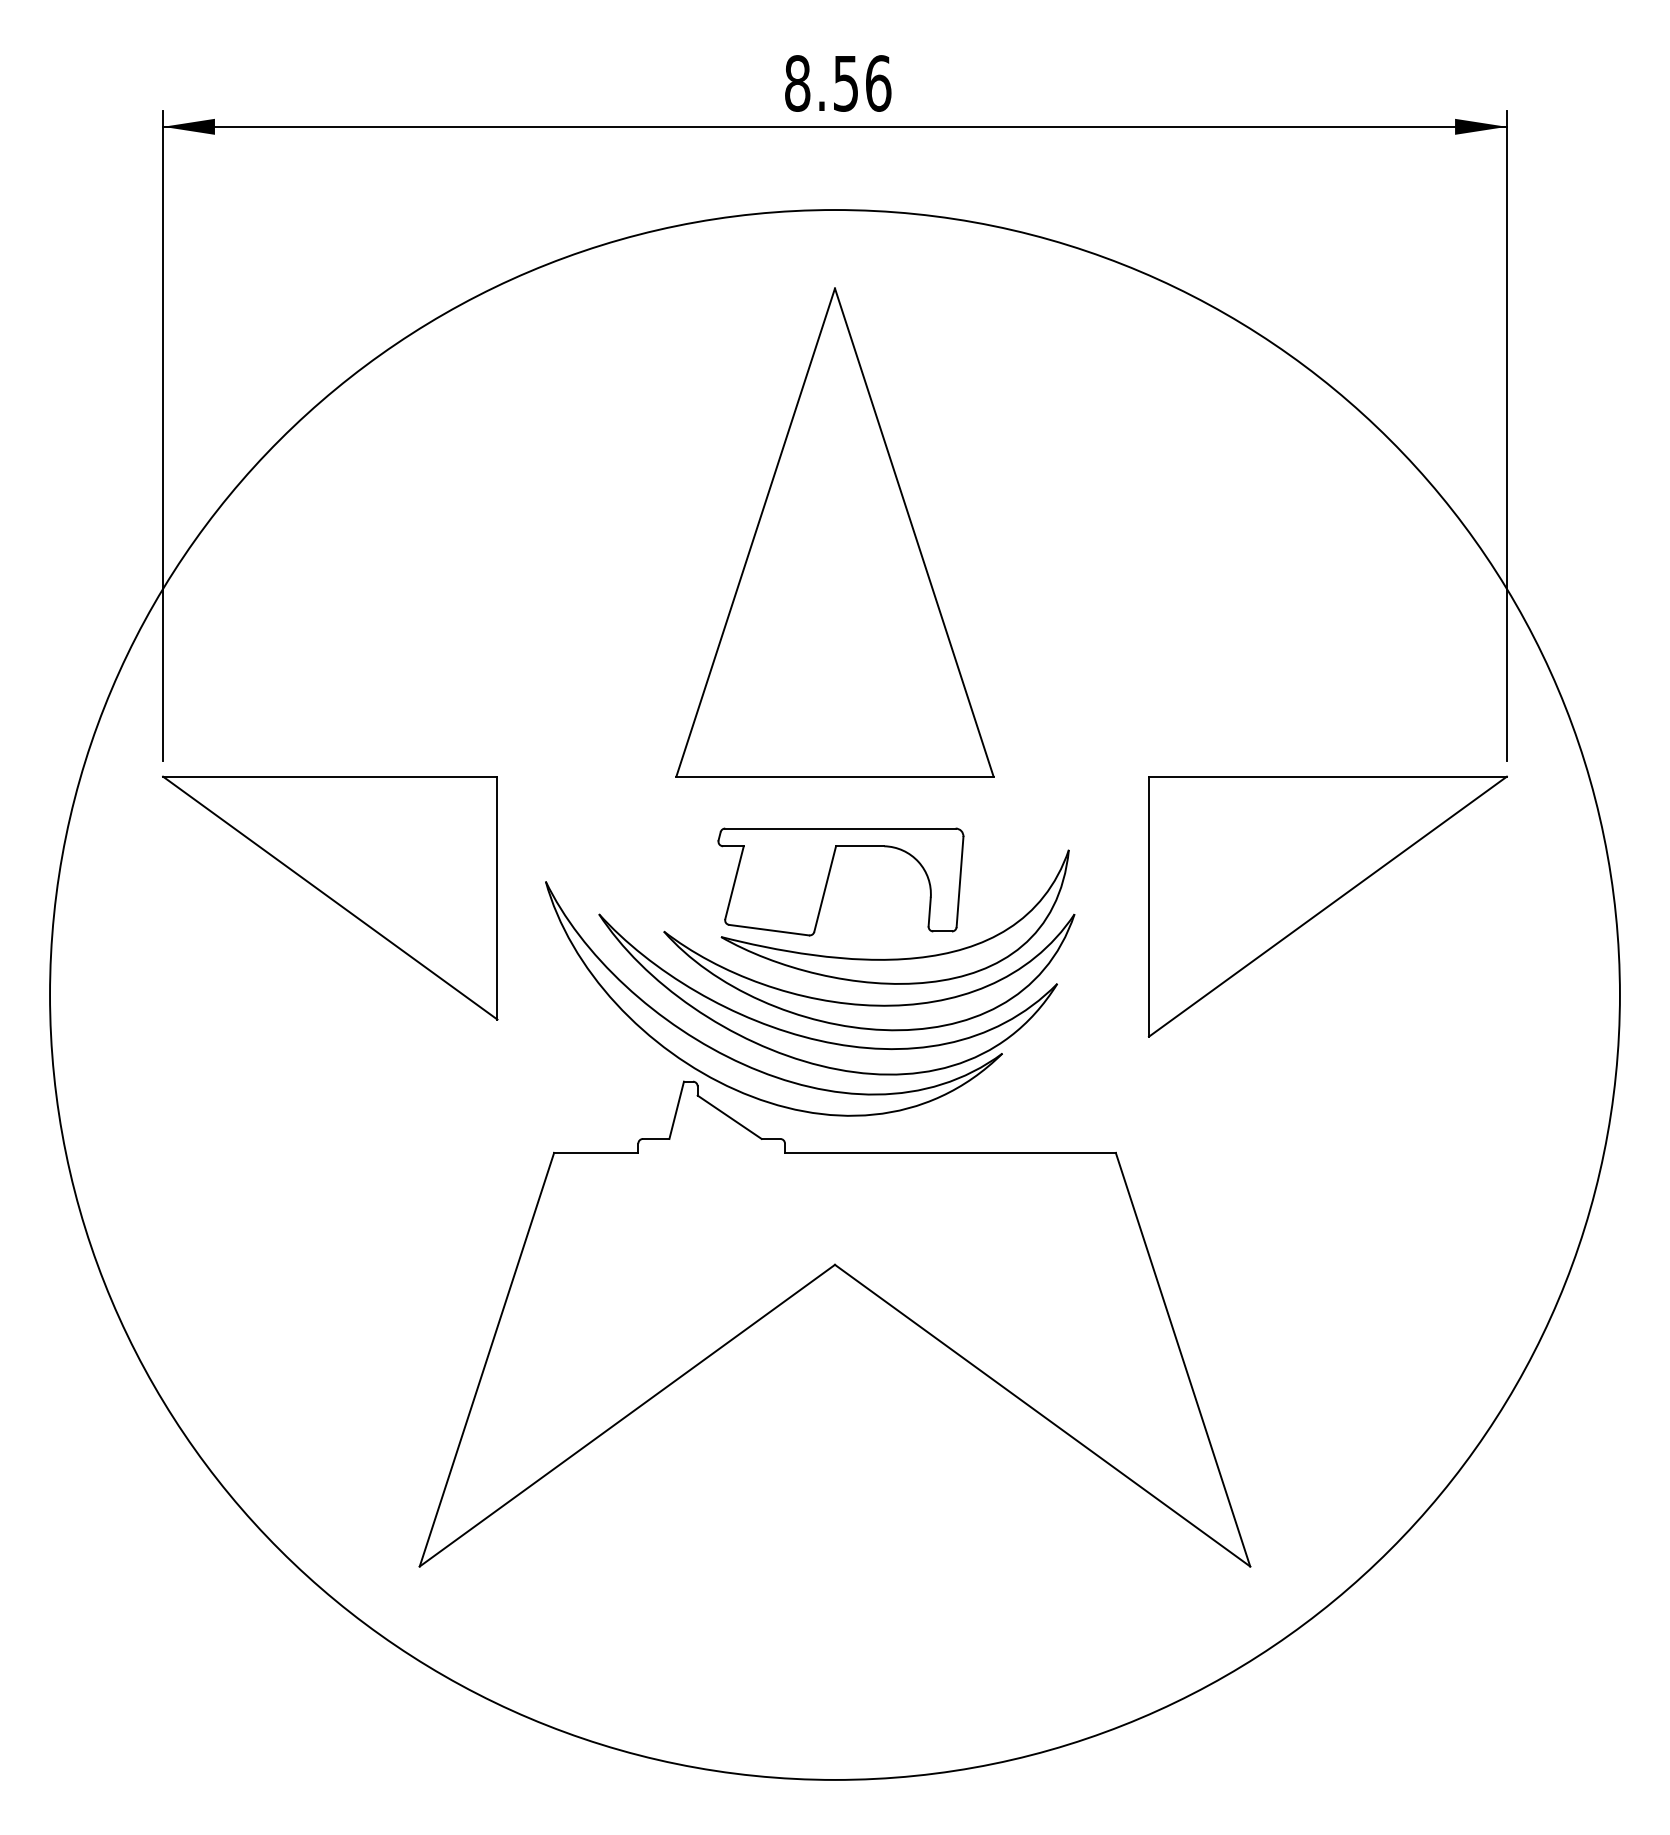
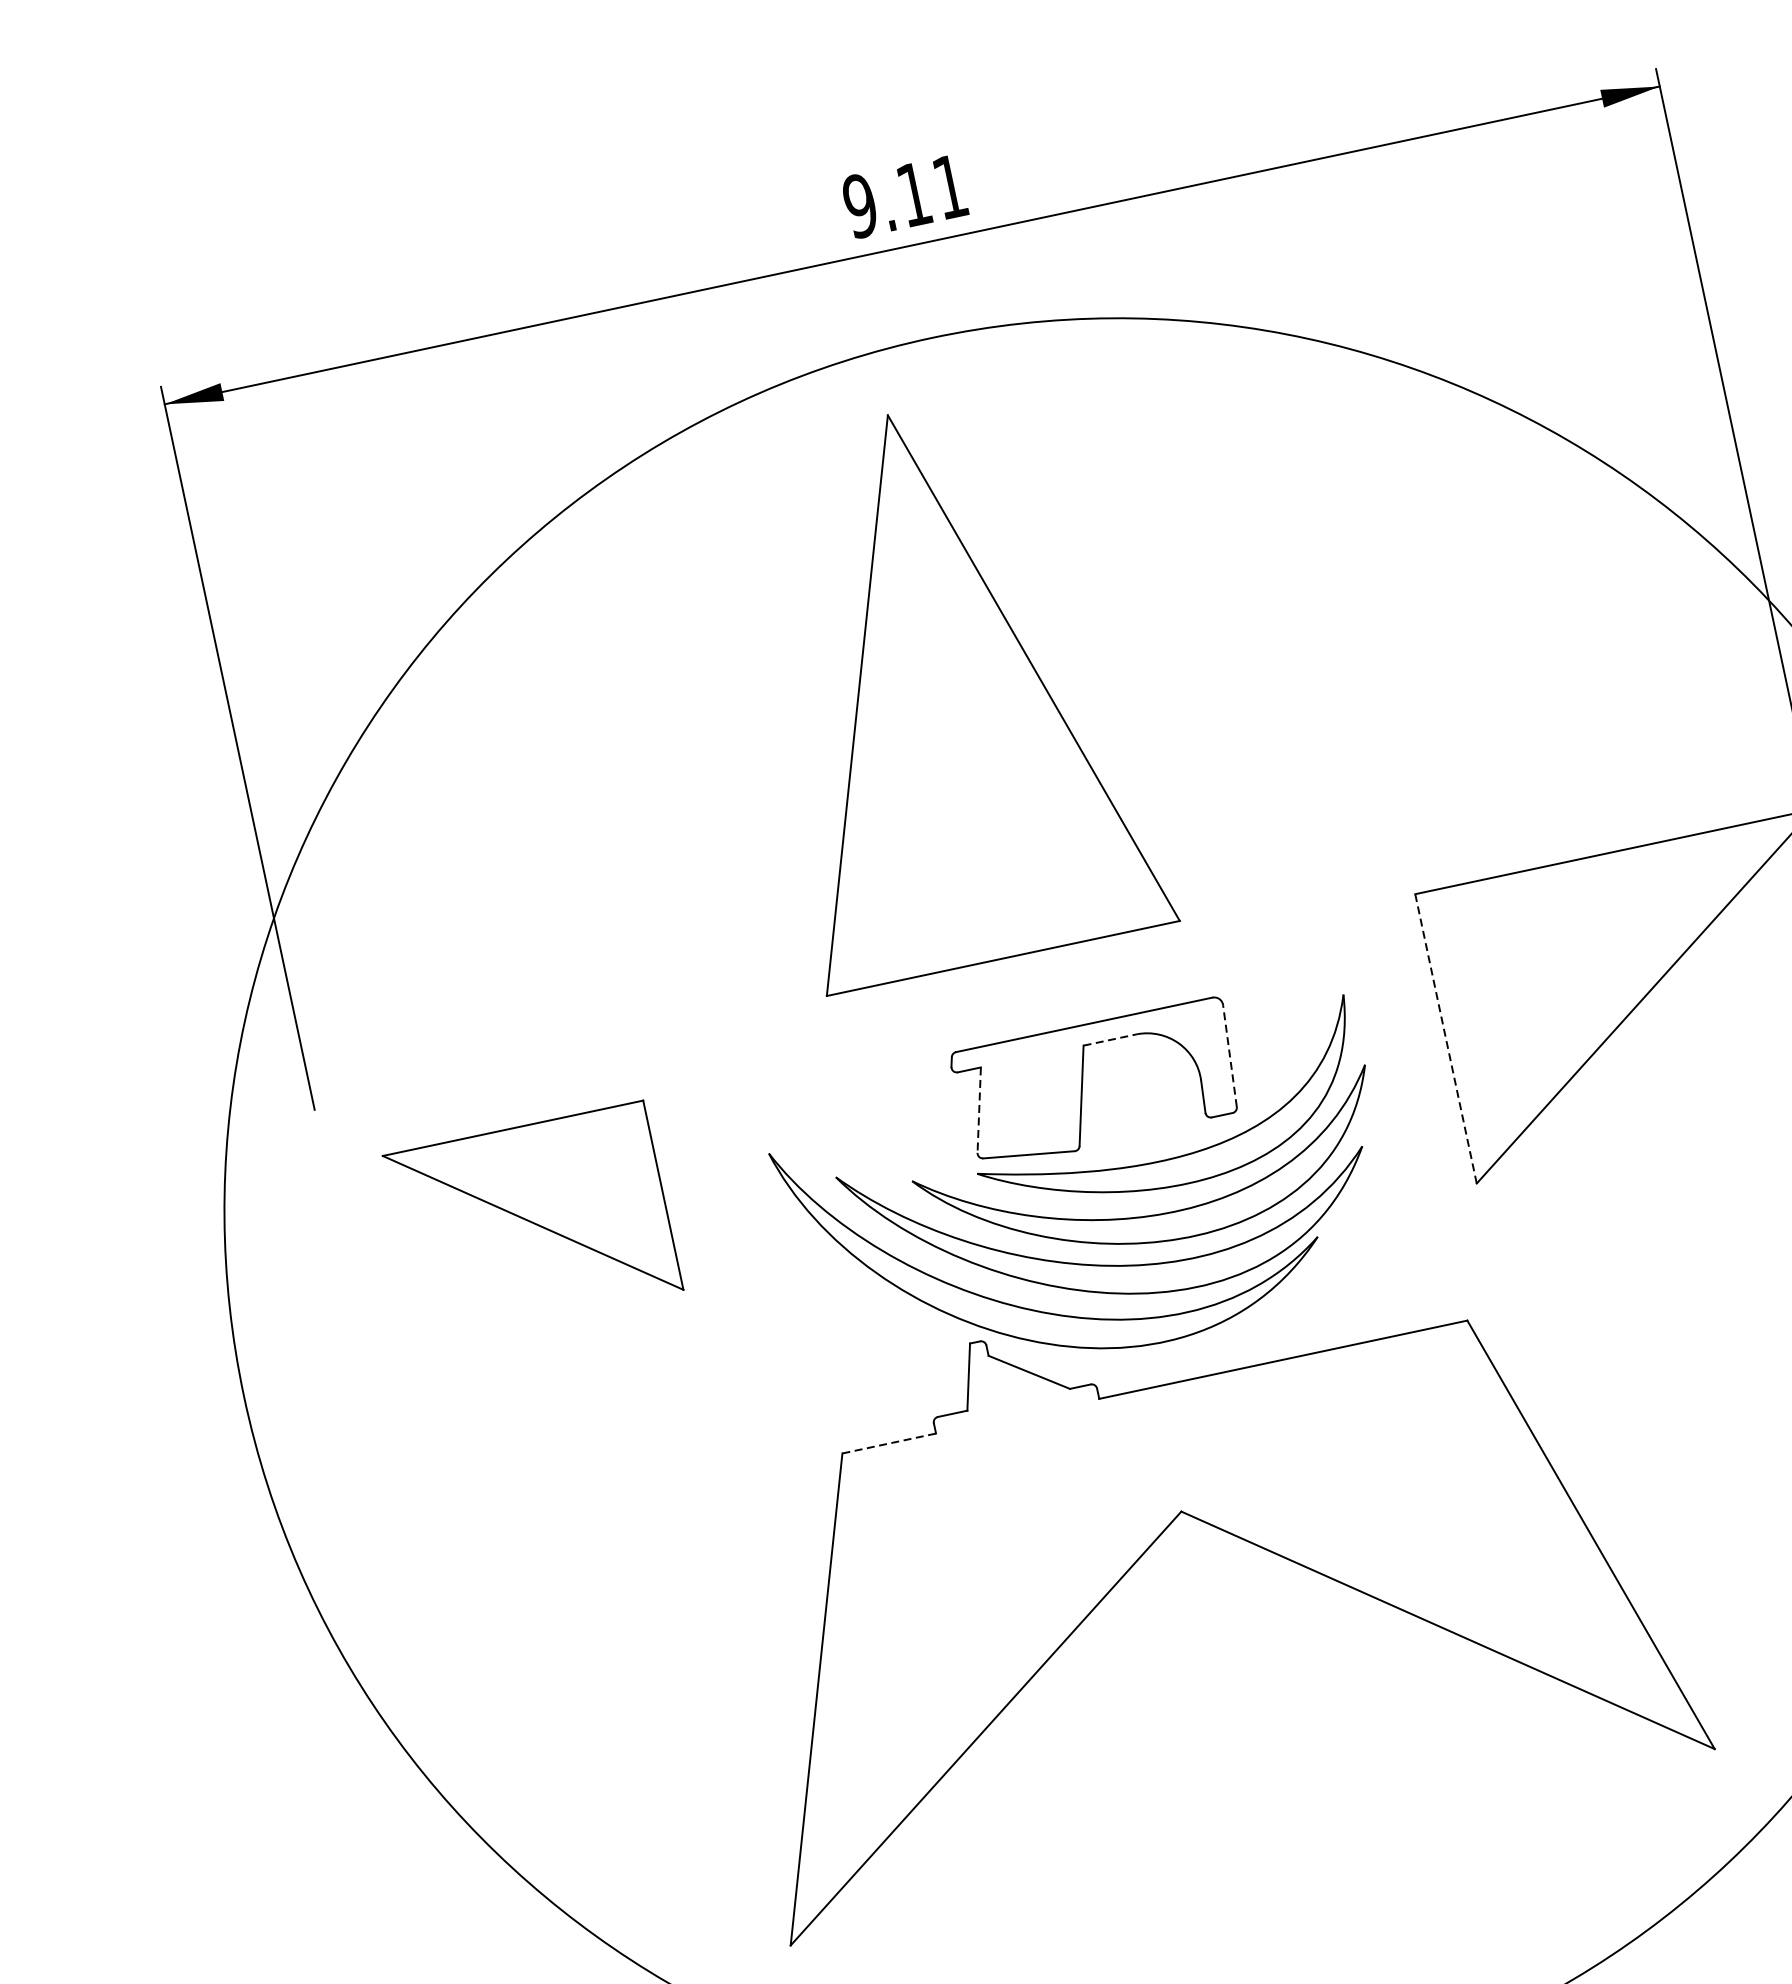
text: (837, 83) -> (904, 196), 8.56 -> 9.11
part: (834, 532) -> (945, 686), moved
line: (860, 846) -> (1110, 1040), solid -> dashed
line: (960, 881) -> (1230, 1055), solid -> dashed
line: (734, 882) -> (979, 1109), solid -> dashed
part: (330, 897) -> (533, 1222), size x0.7
line: (1148, 907) -> (1445, 1039), solid -> dashed
line: (596, 1152) -> (889, 1443), solid -> dashed

